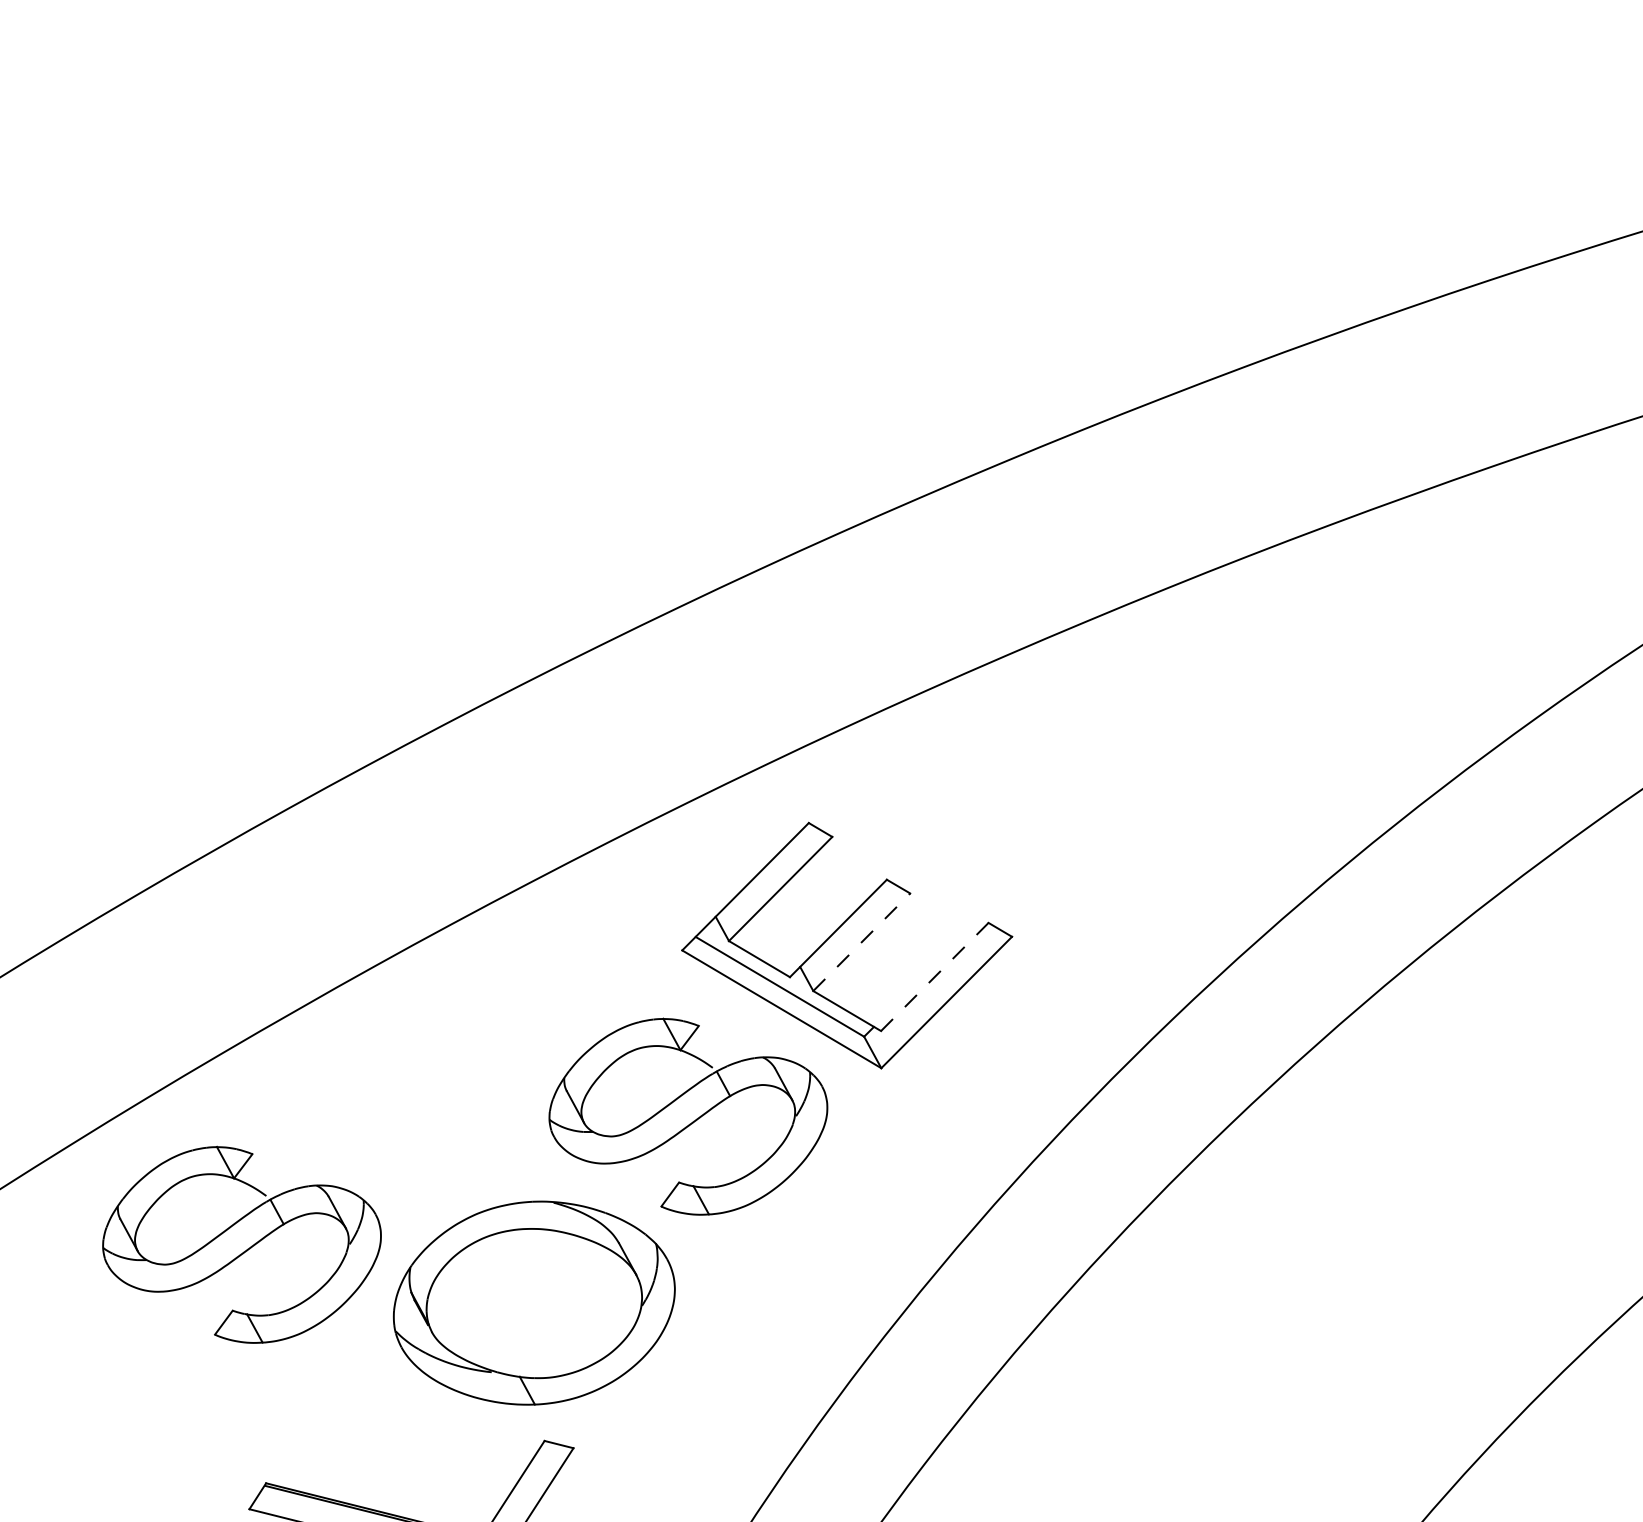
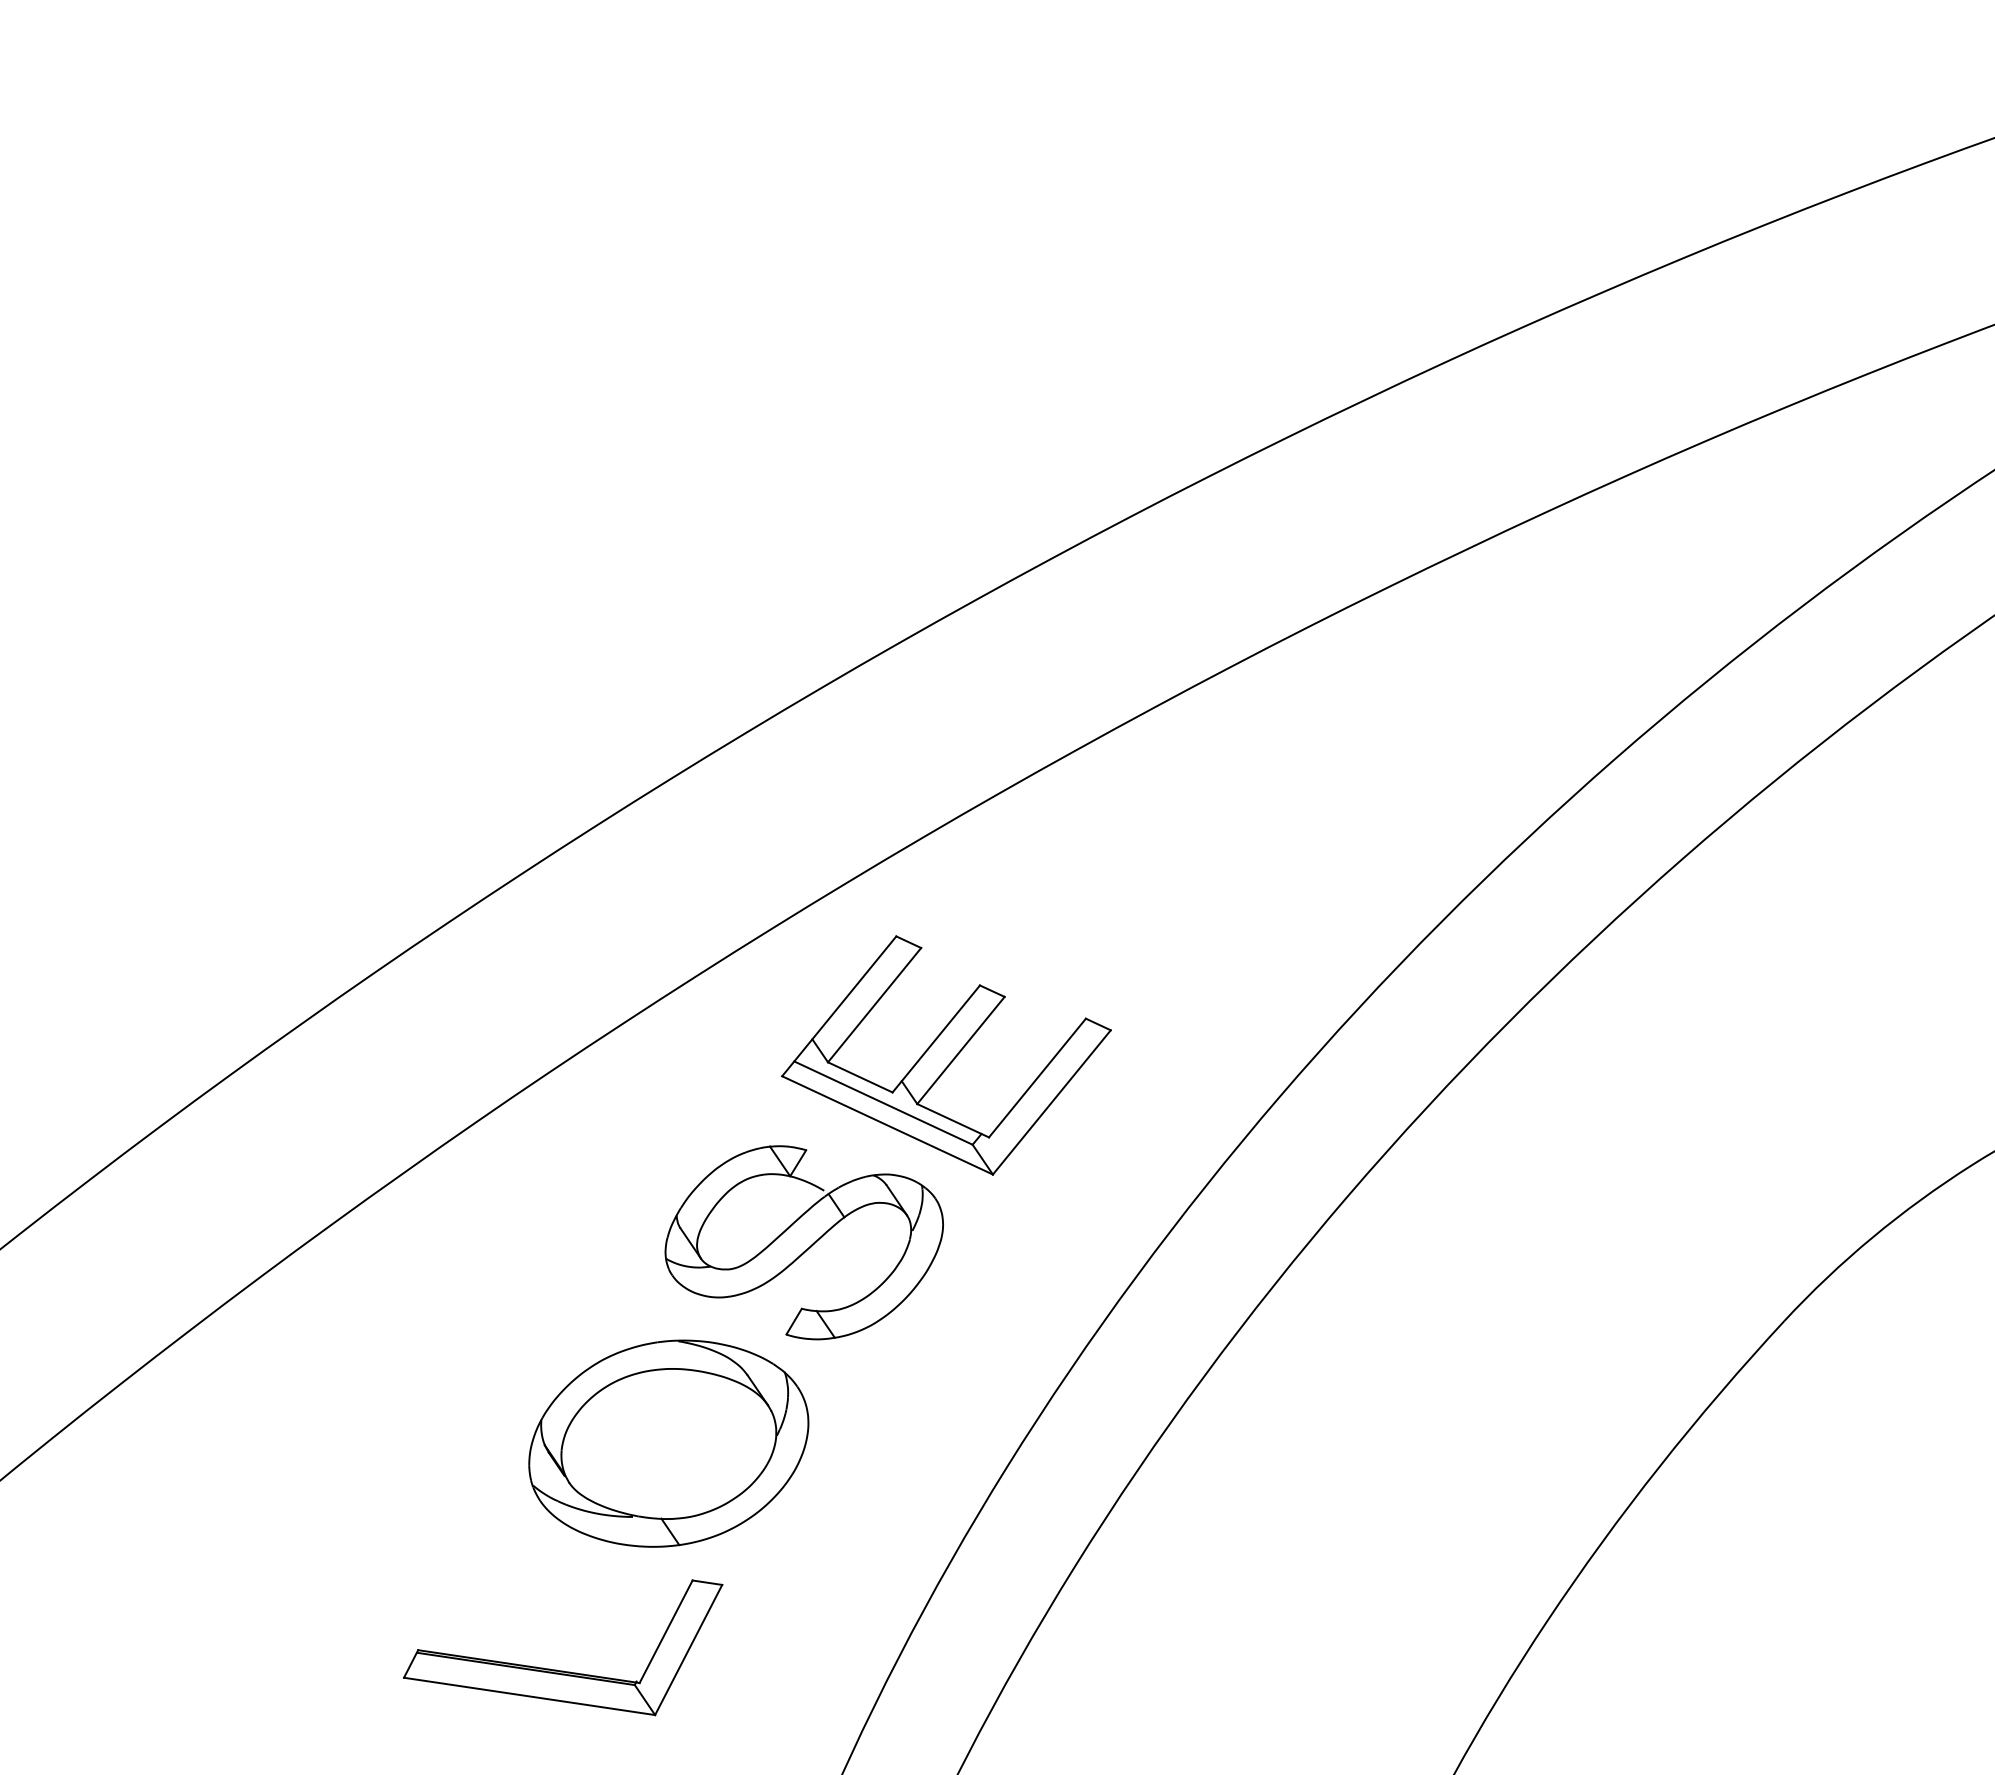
line: (862, 942) -> (961, 1050), dashed -> solid
line: (934, 977) -> (1037, 1078), dashed -> solid
part: (240, 1245) -> (369, 1414), removed

